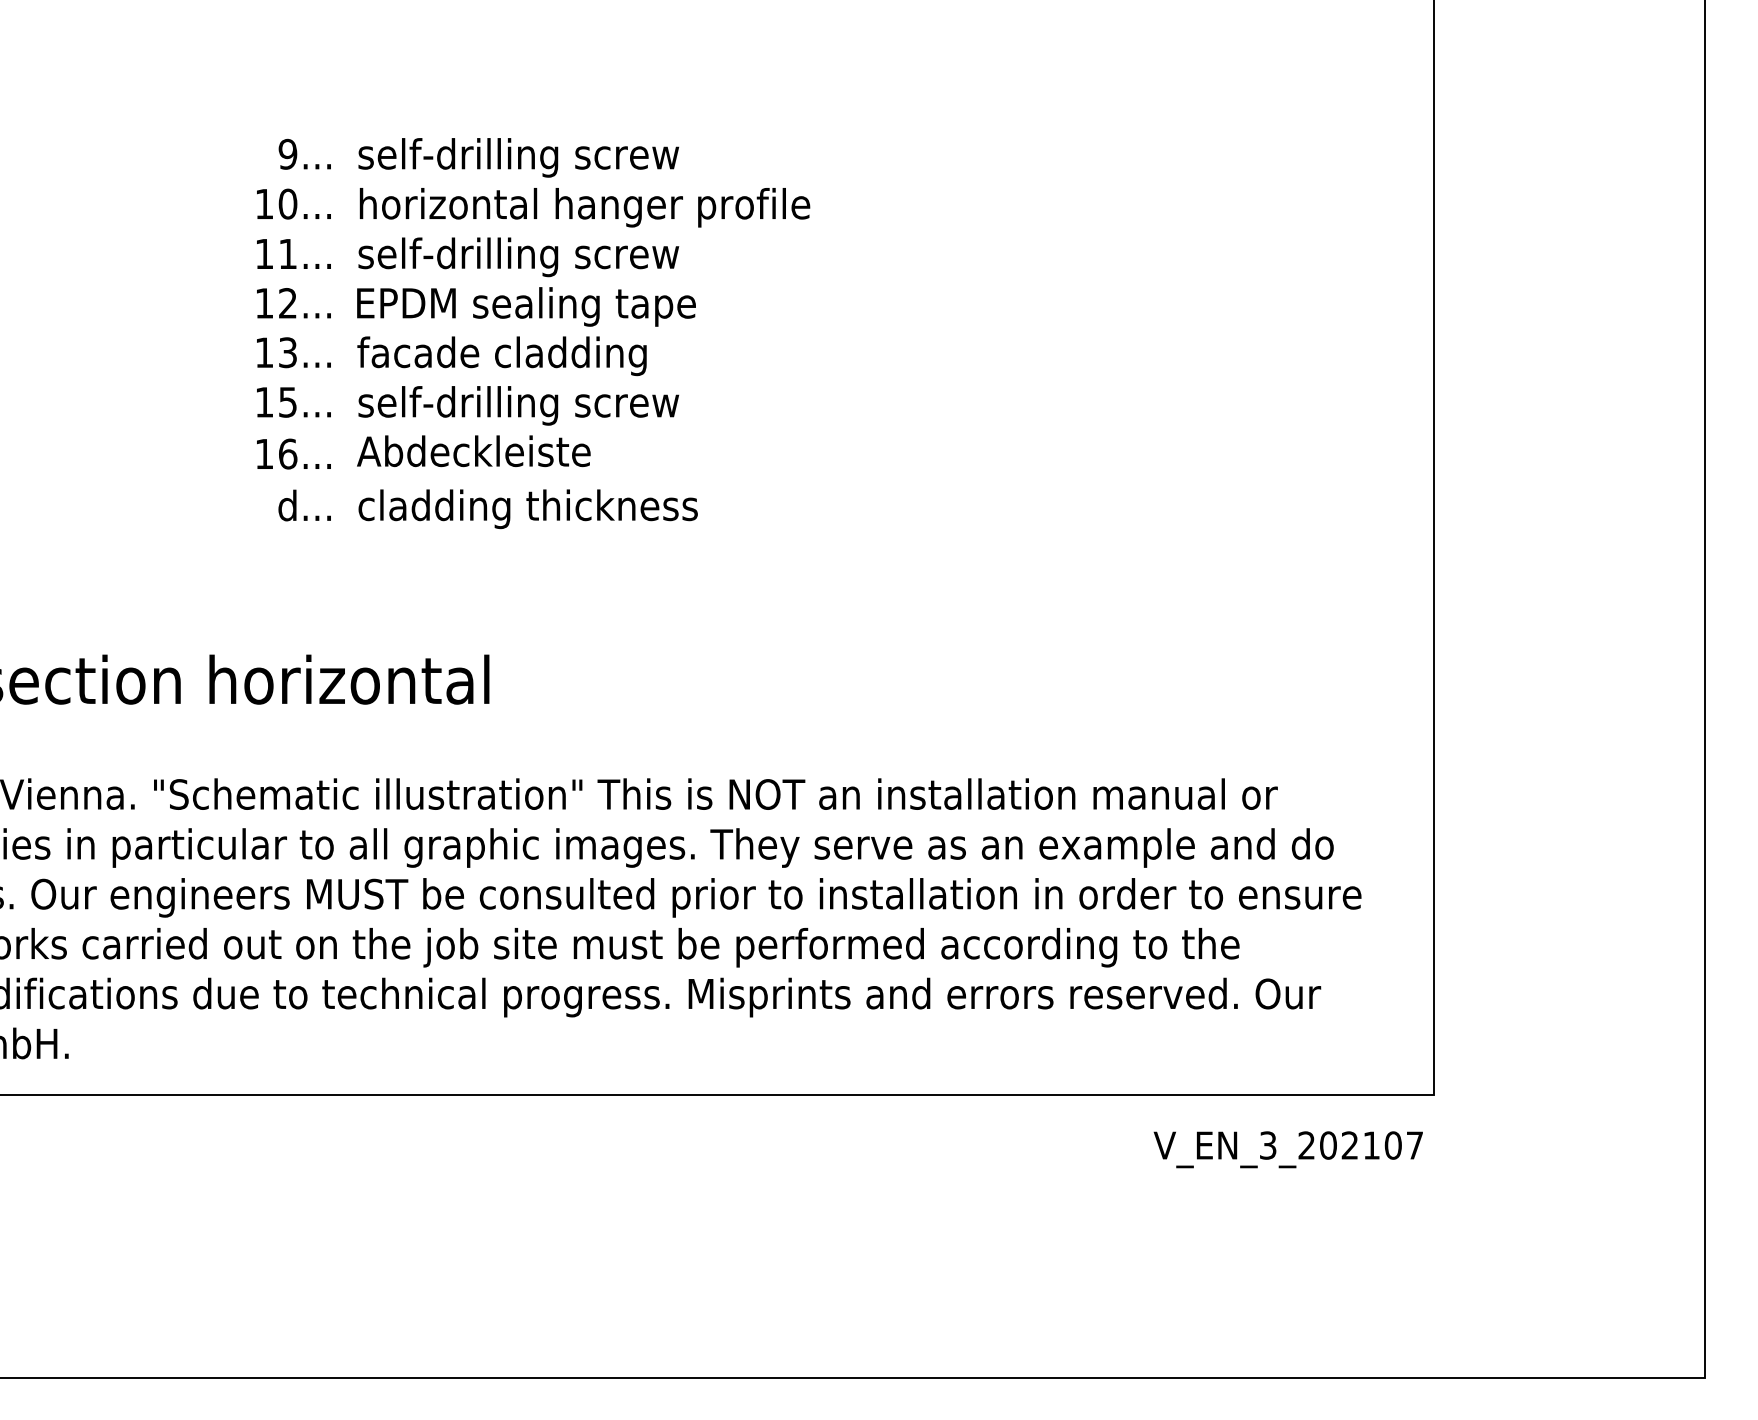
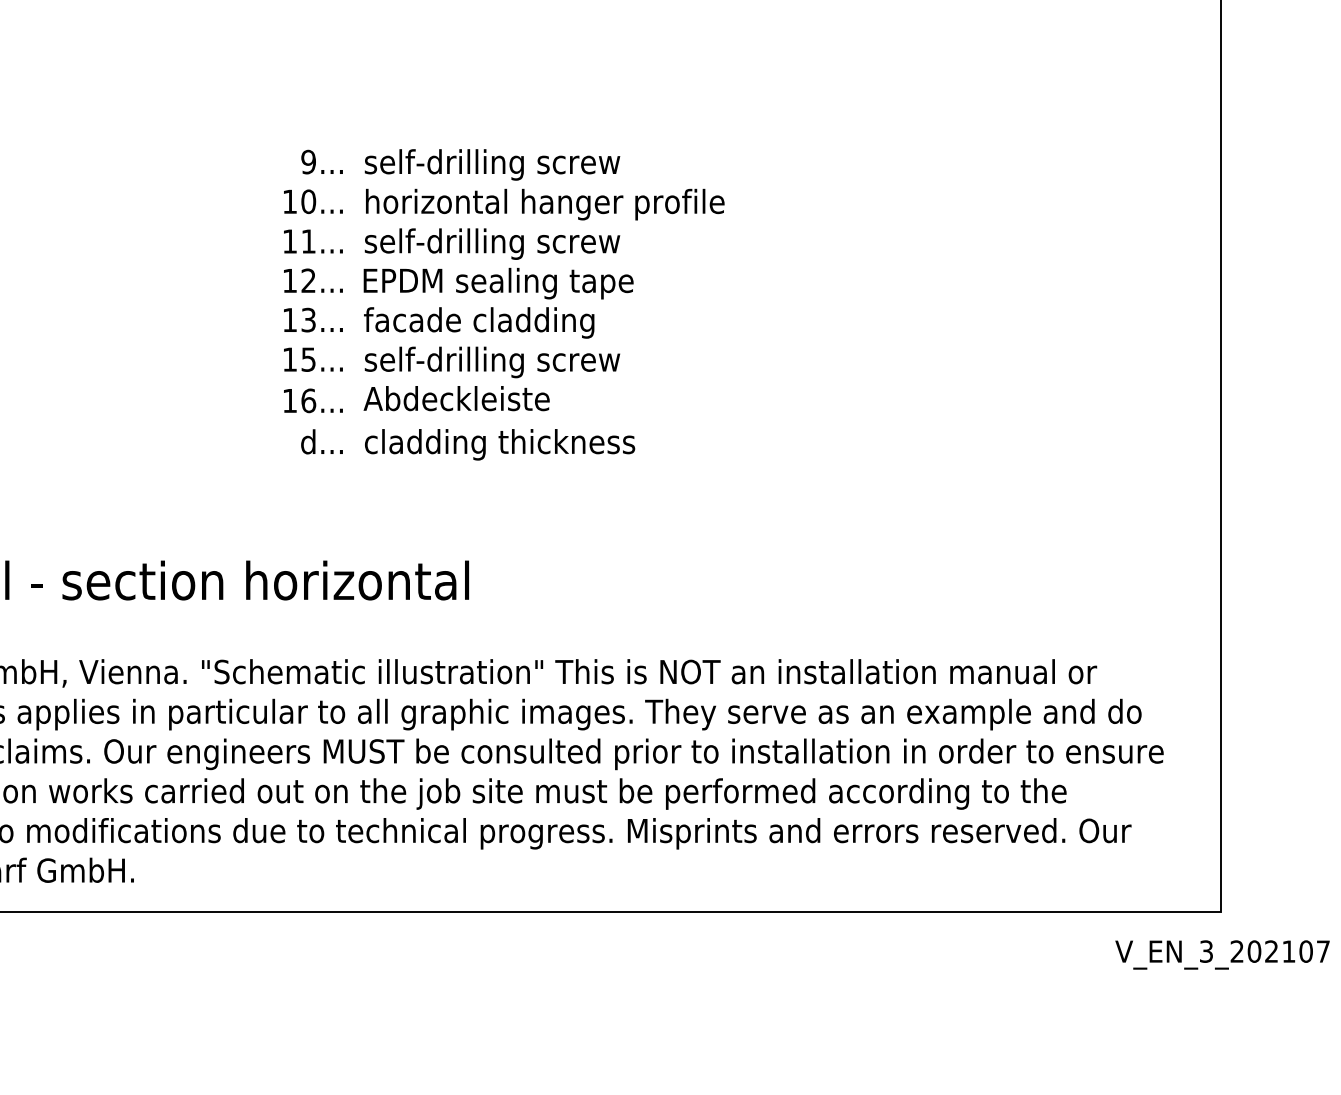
text: (1287, 1149) -> (1221, 954), moved

